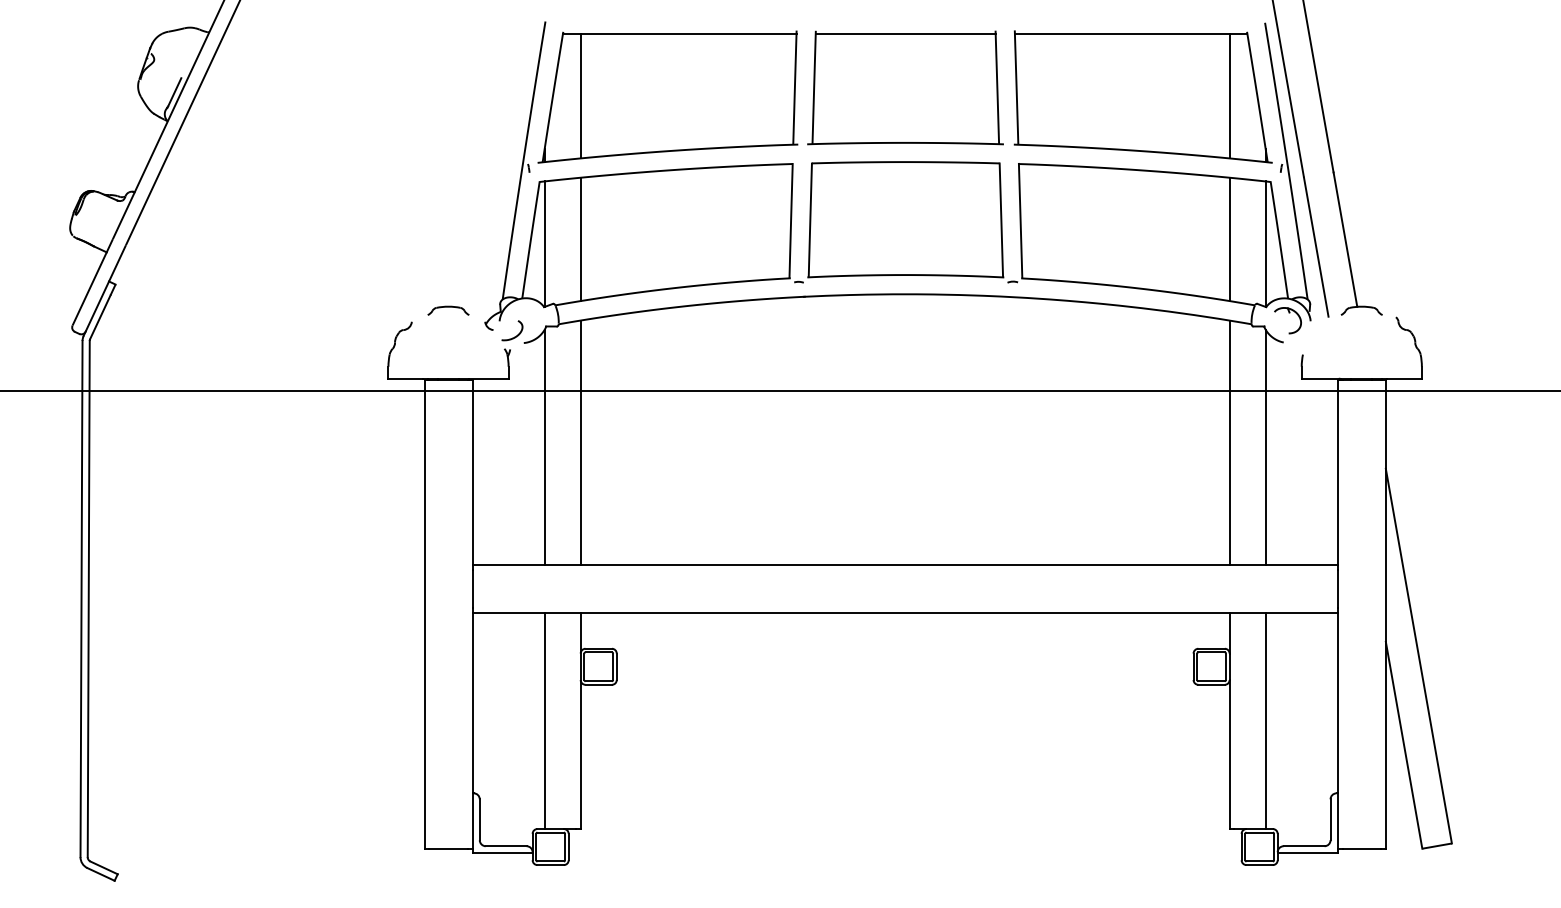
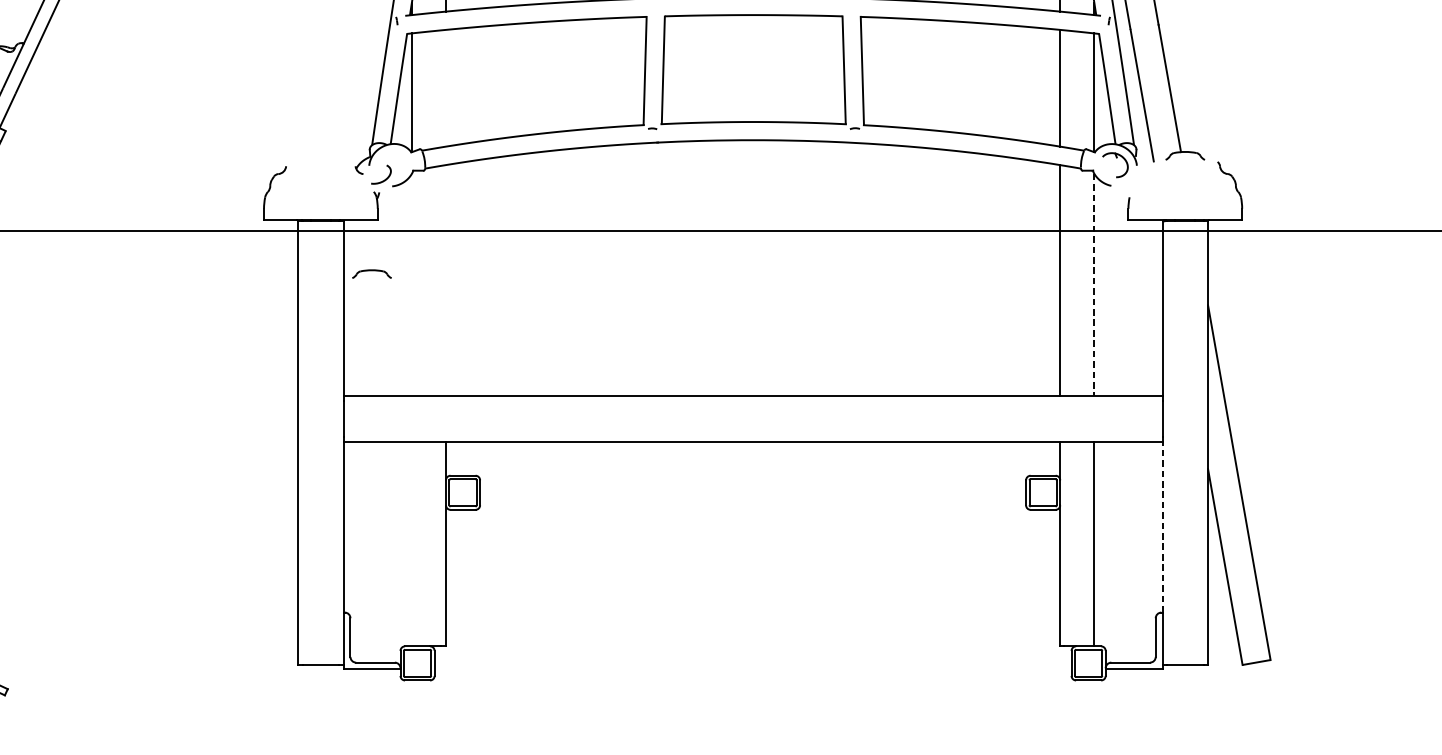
line: (580, 239) -> (445, 88), removed
part: (448, 310) -> (371, 273), moved
line: (580, 442) -> (445, 280), removed
line: (544, 447) -> (411, 285), removed
line: (1265, 447) -> (1094, 285), solid -> dashed
line: (1337, 702) -> (1162, 526), solid -> dashed
line: (544, 721) -> (411, 544), removed

